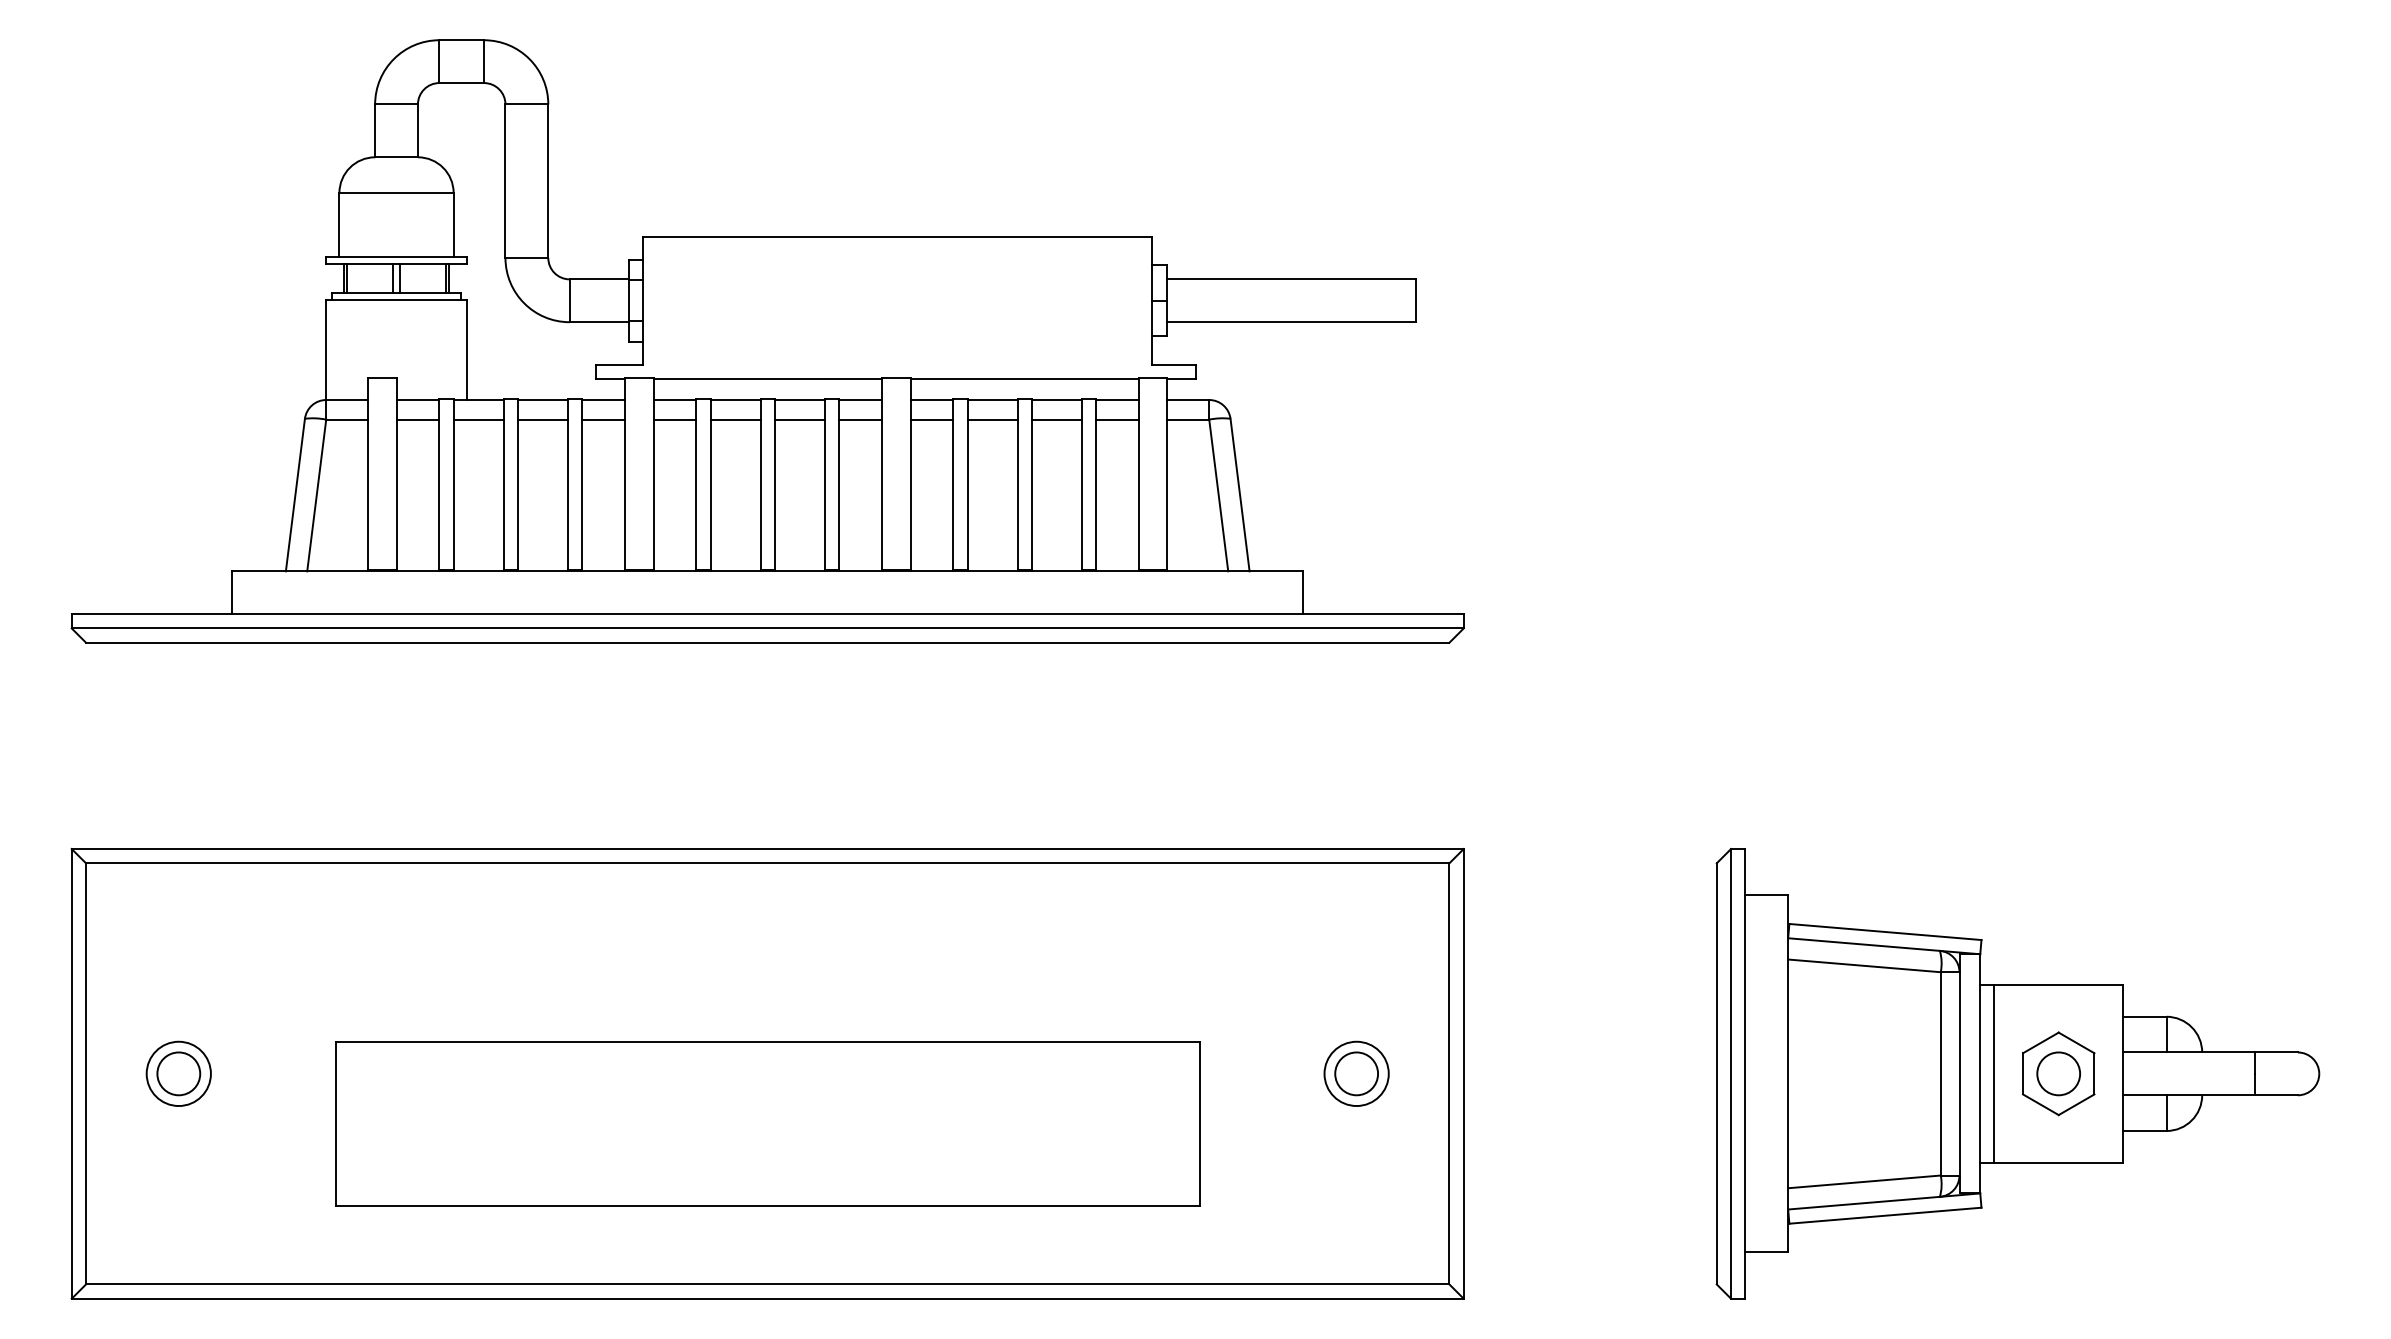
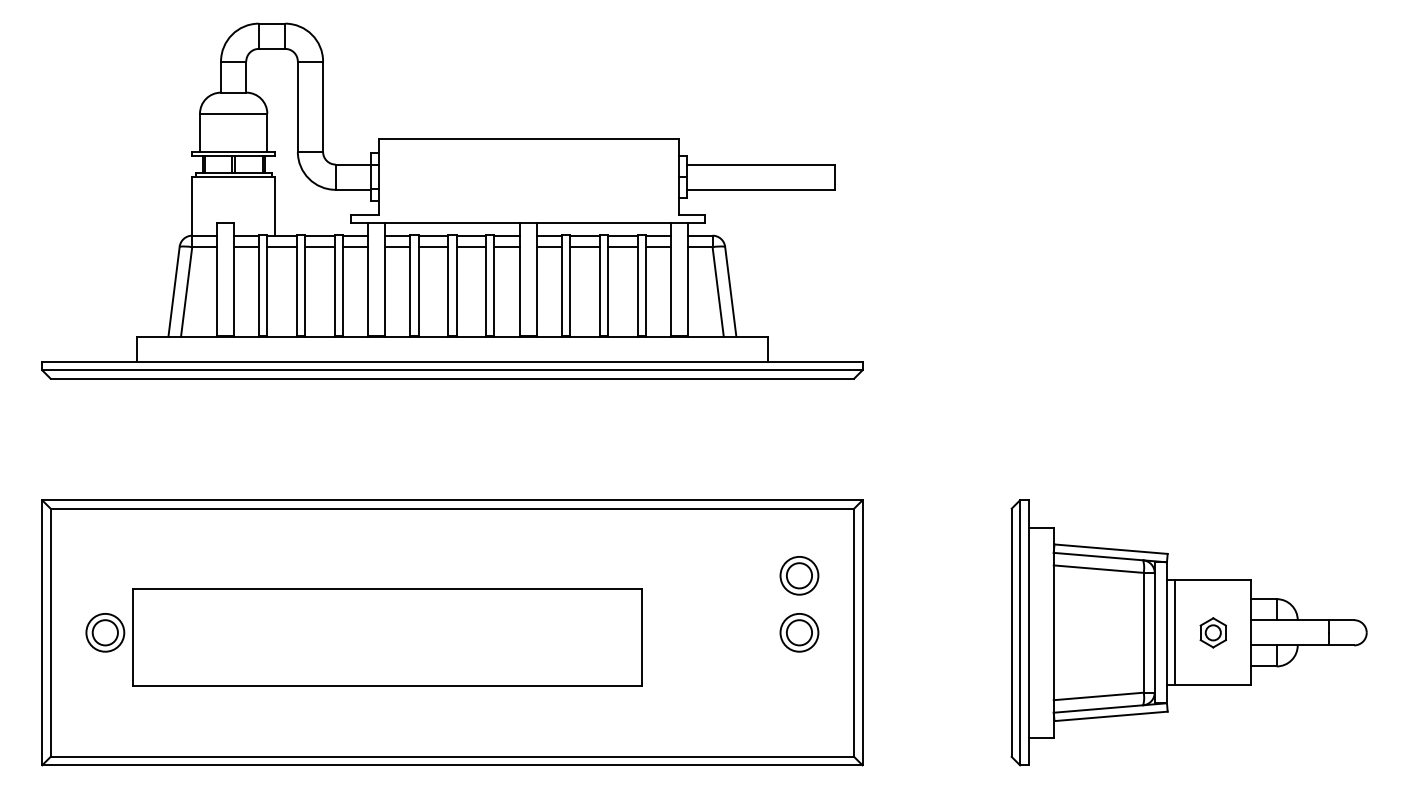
part: (1356, 976) -> (799, 575), added
part: (2059, 1073) -> (1213, 632), size x0.6
part: (767, 1124) -> (387, 637), moved

